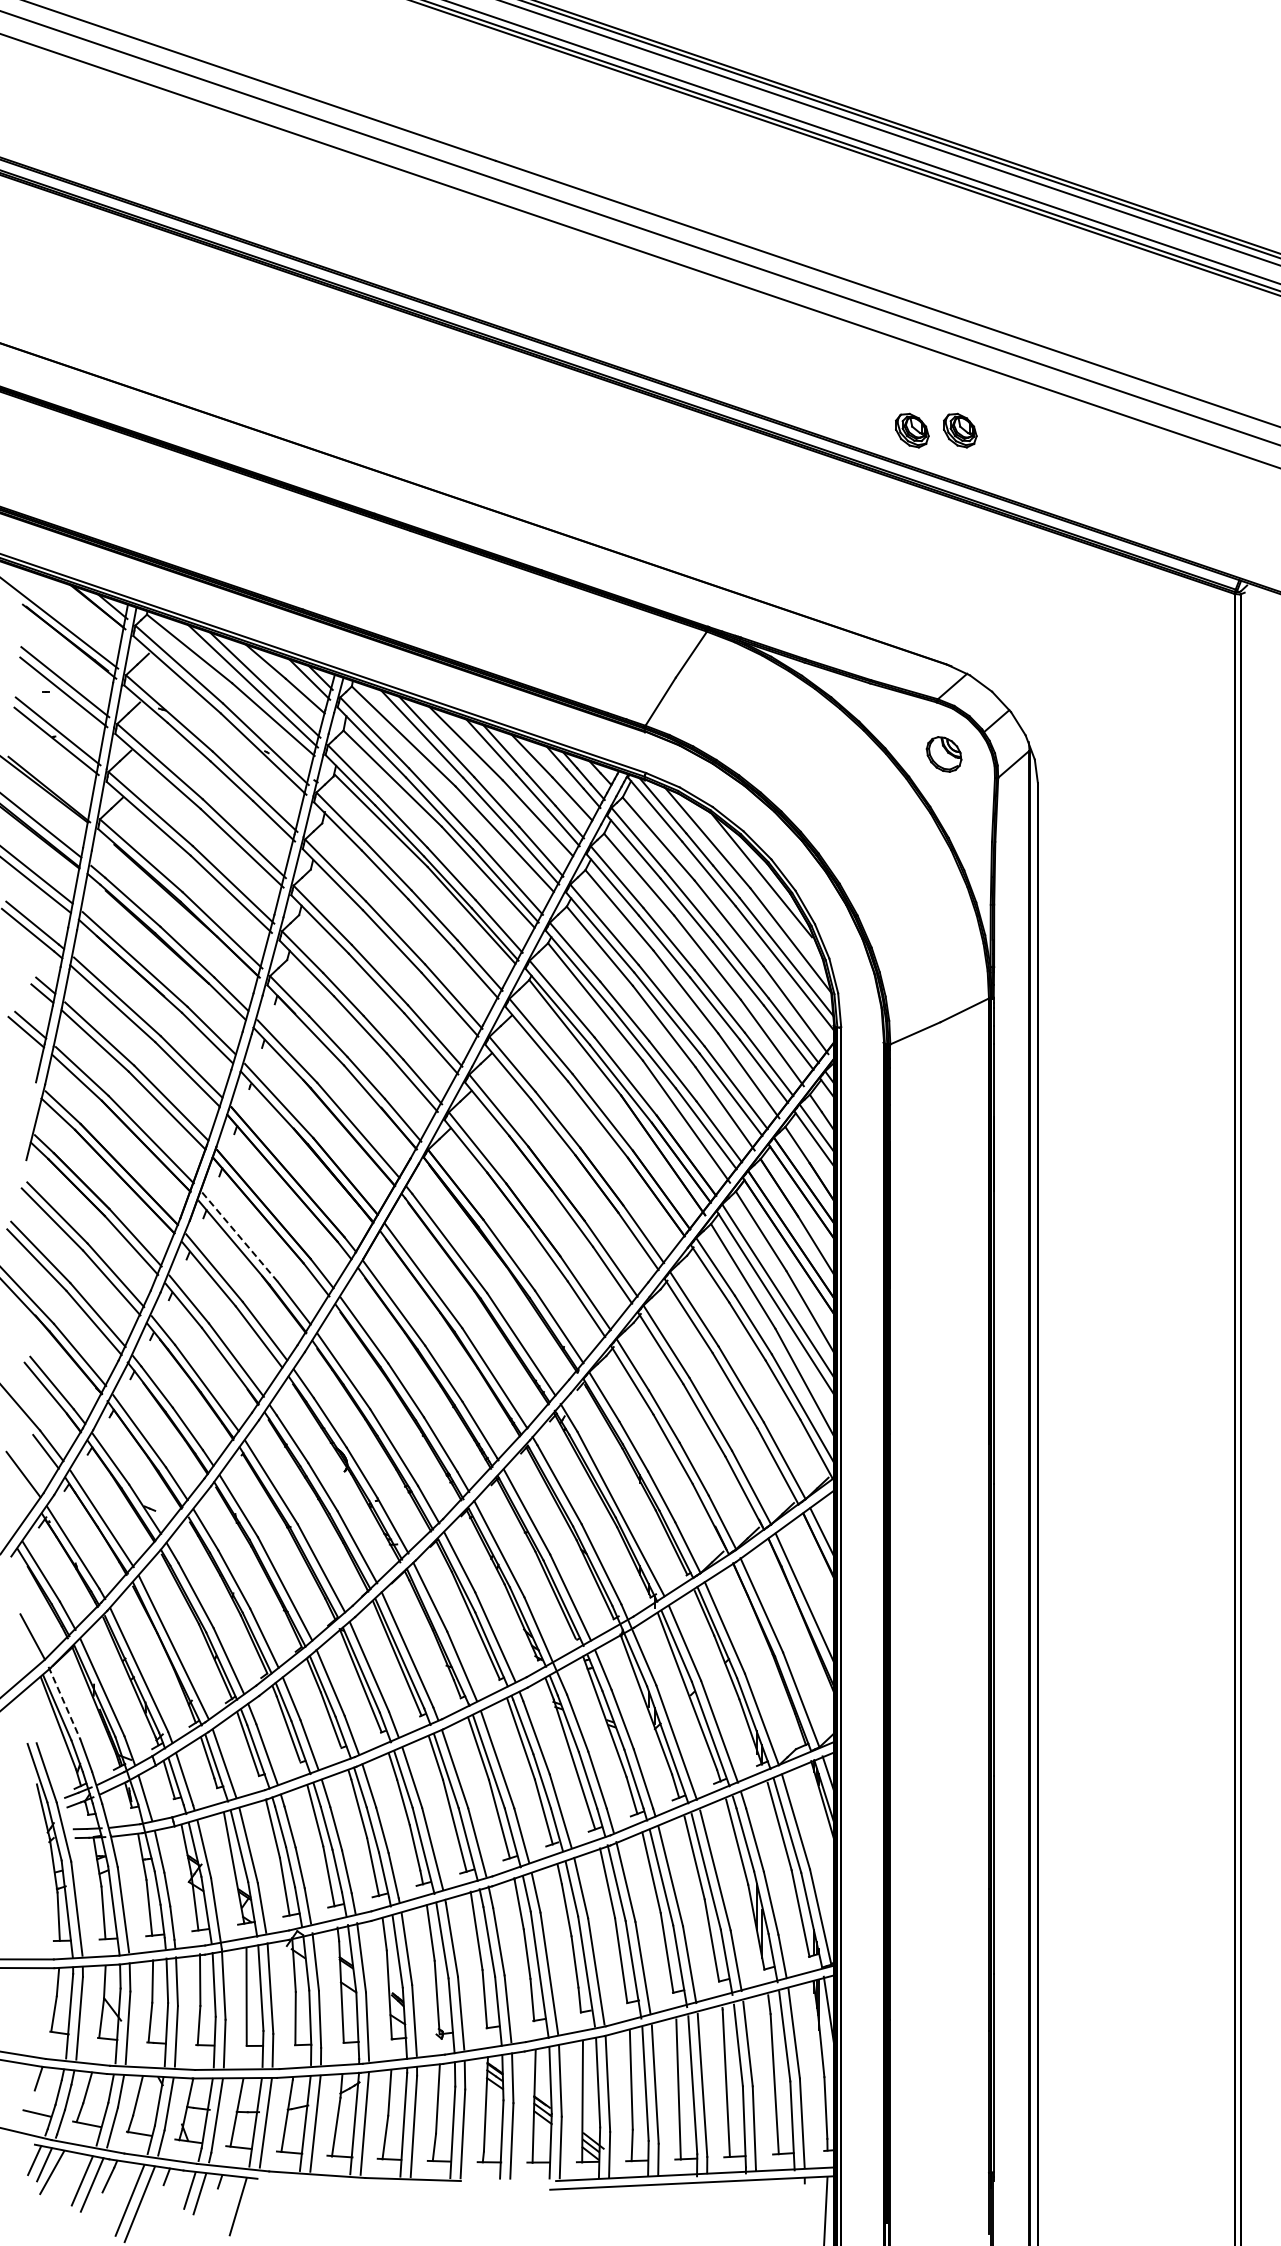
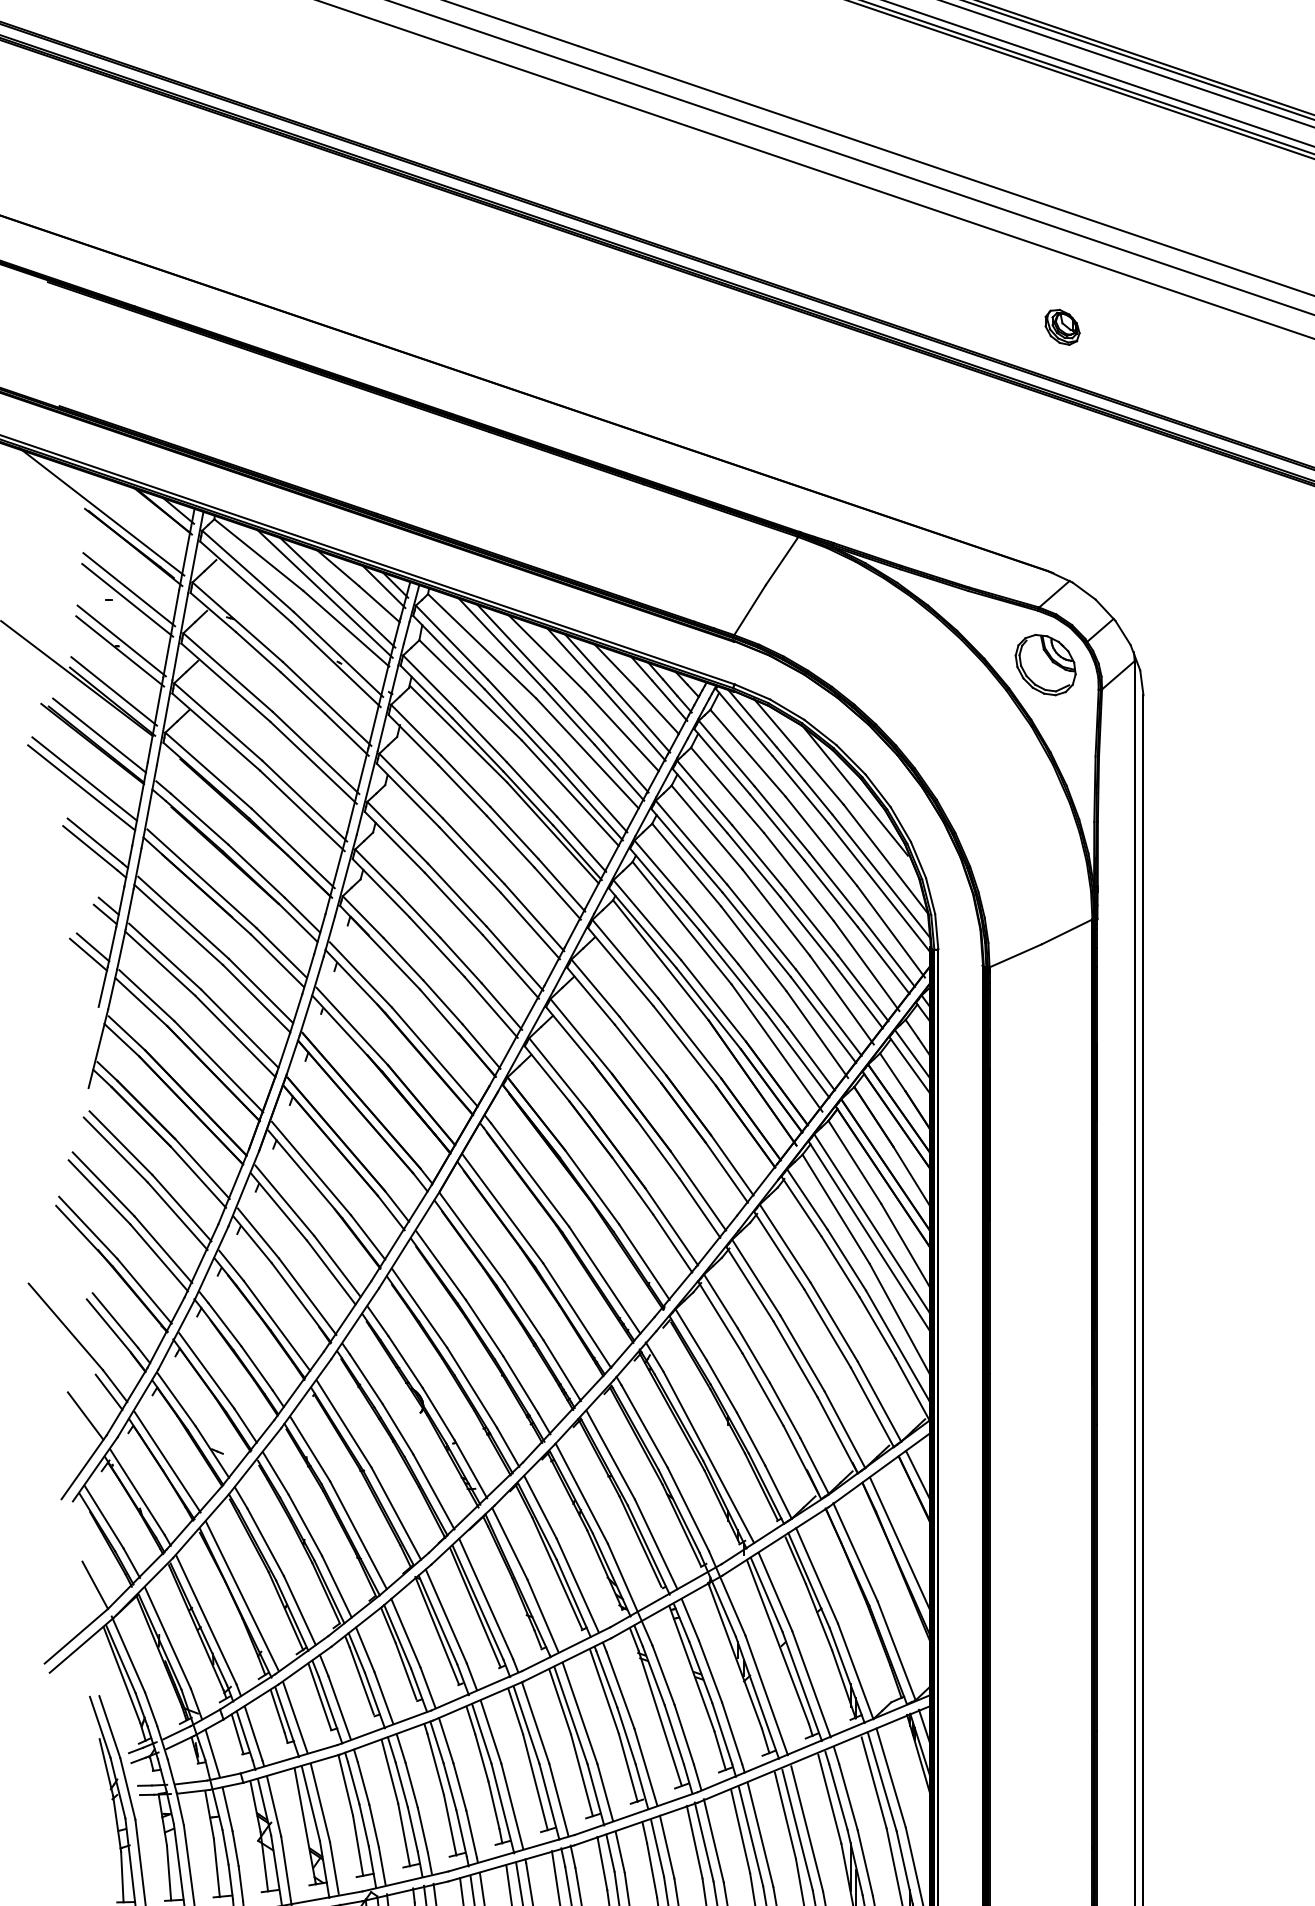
part: (912, 430) -> (1012, 327), removed
part: (943, 754) -> (1045, 665), size x1.67
line: (50, 779) -> (113, 691), added
line: (240, 1237) -> (311, 1168), dashed -> solid
line: (64, 1703) -> (128, 1654), dashed -> solid

